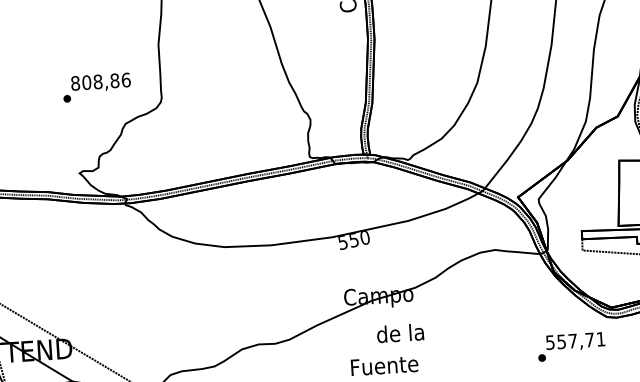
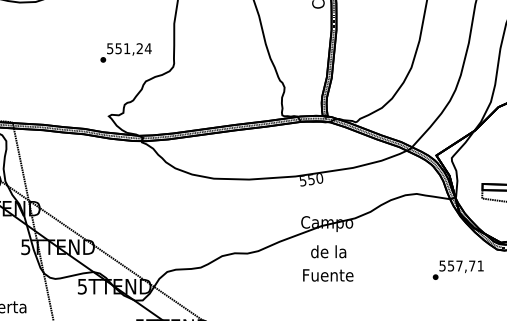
text: (101, 81) -> (129, 48), 808,86 -> 551,24
text: (400, 332) -> (328, 251), moved
text: (570, 345) -> (457, 269), moved

